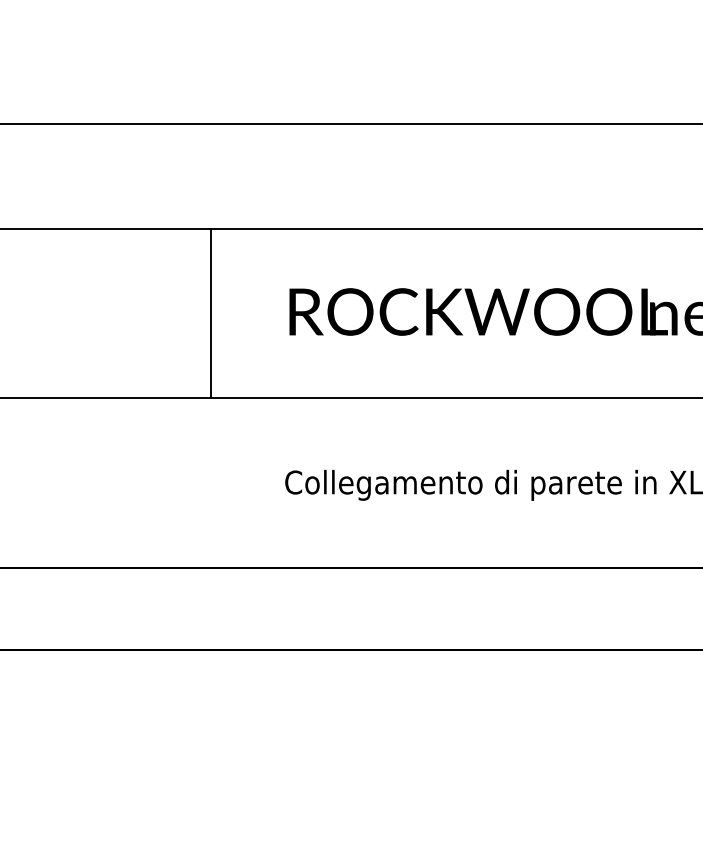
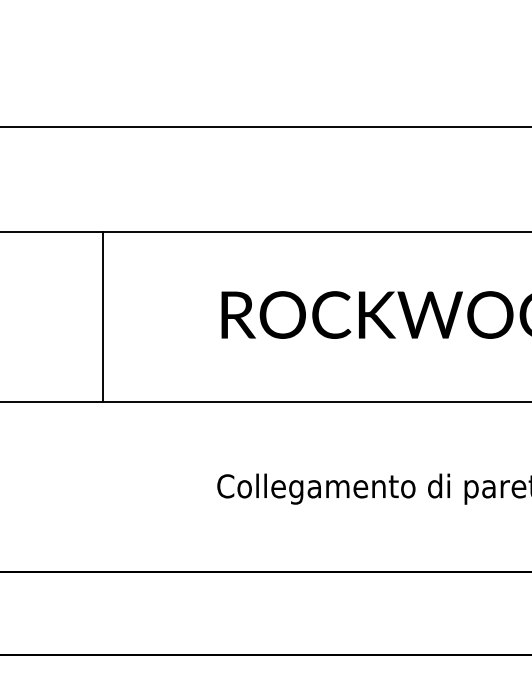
line: (211, 313) -> (103, 316), moved

